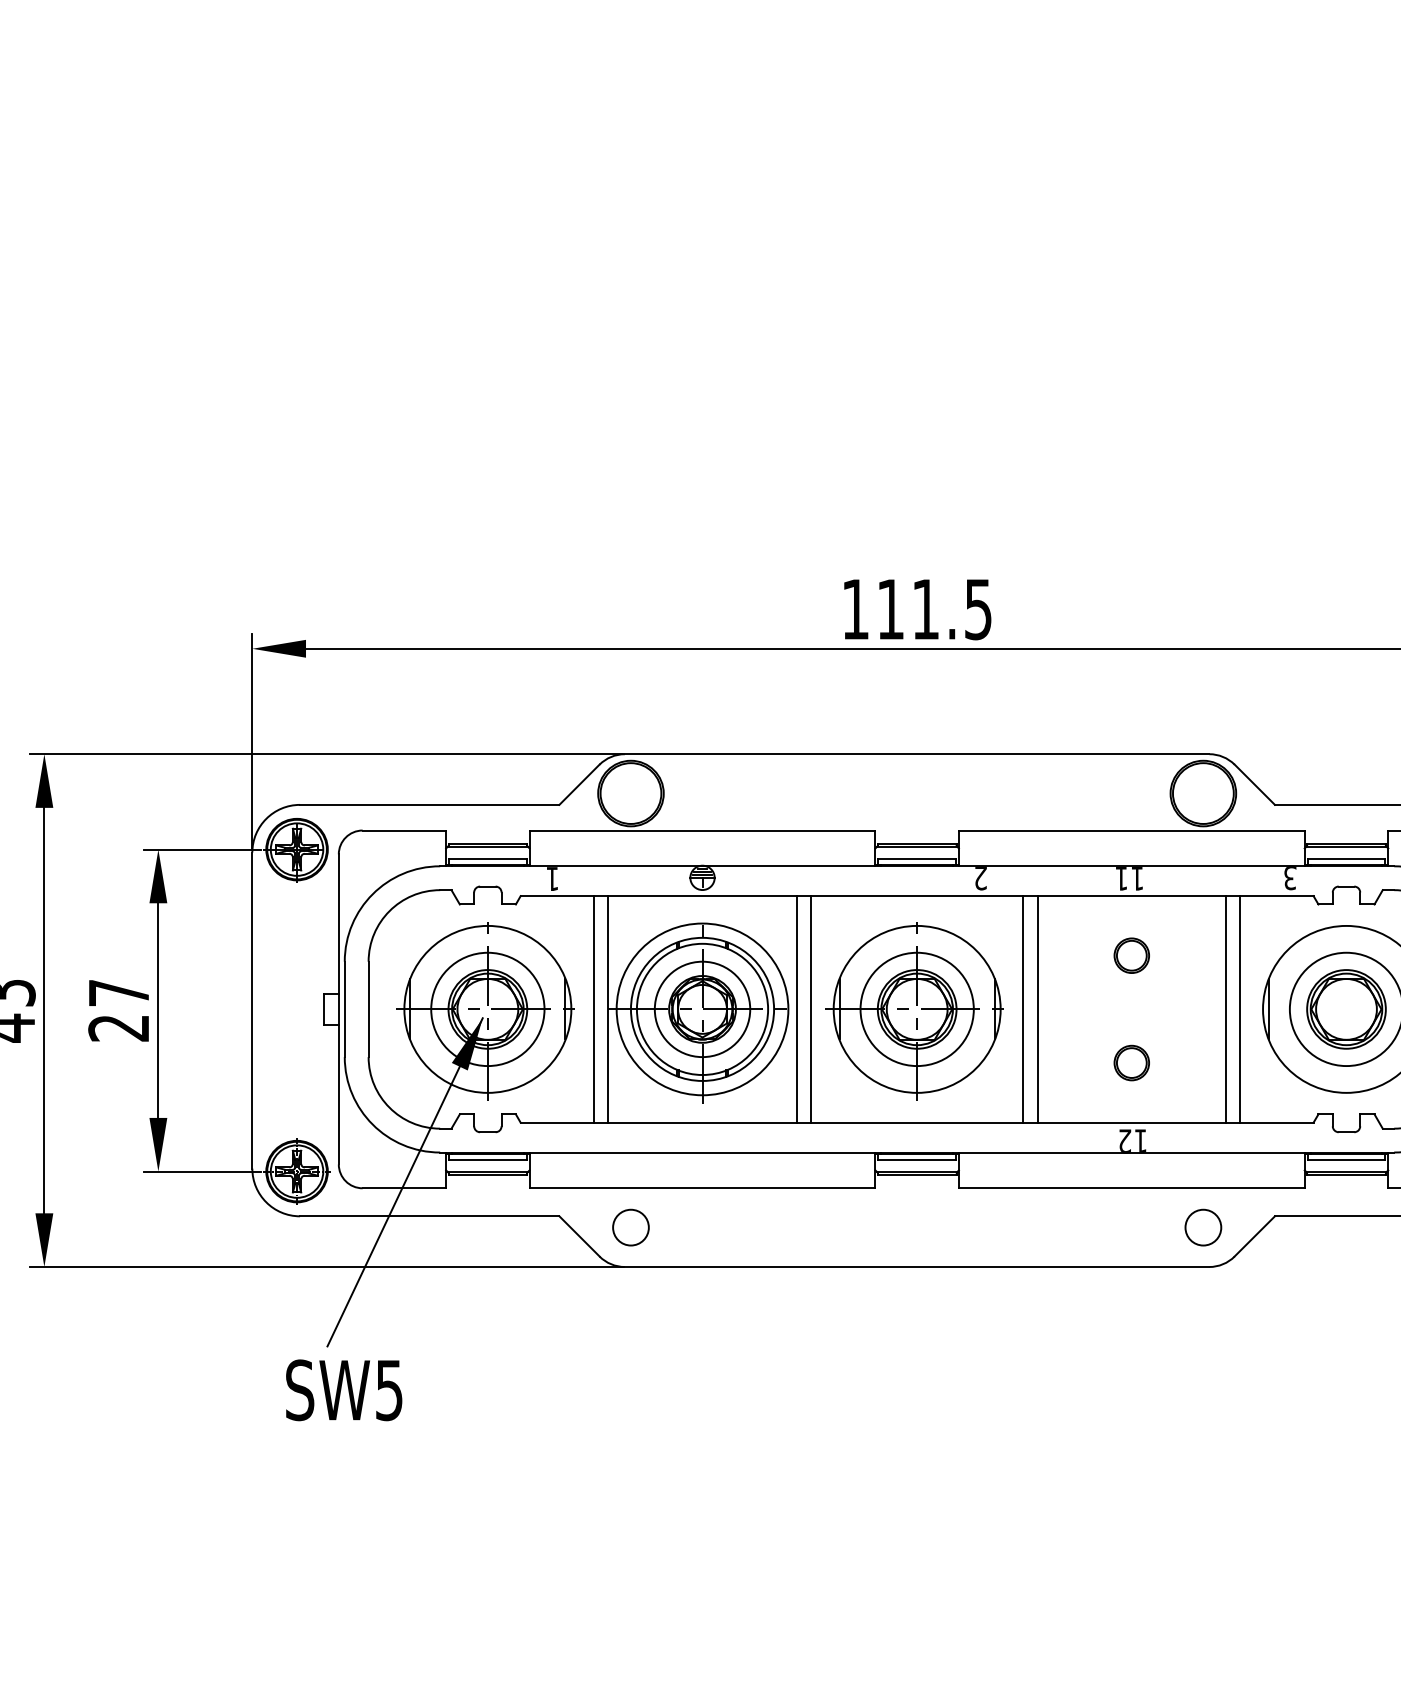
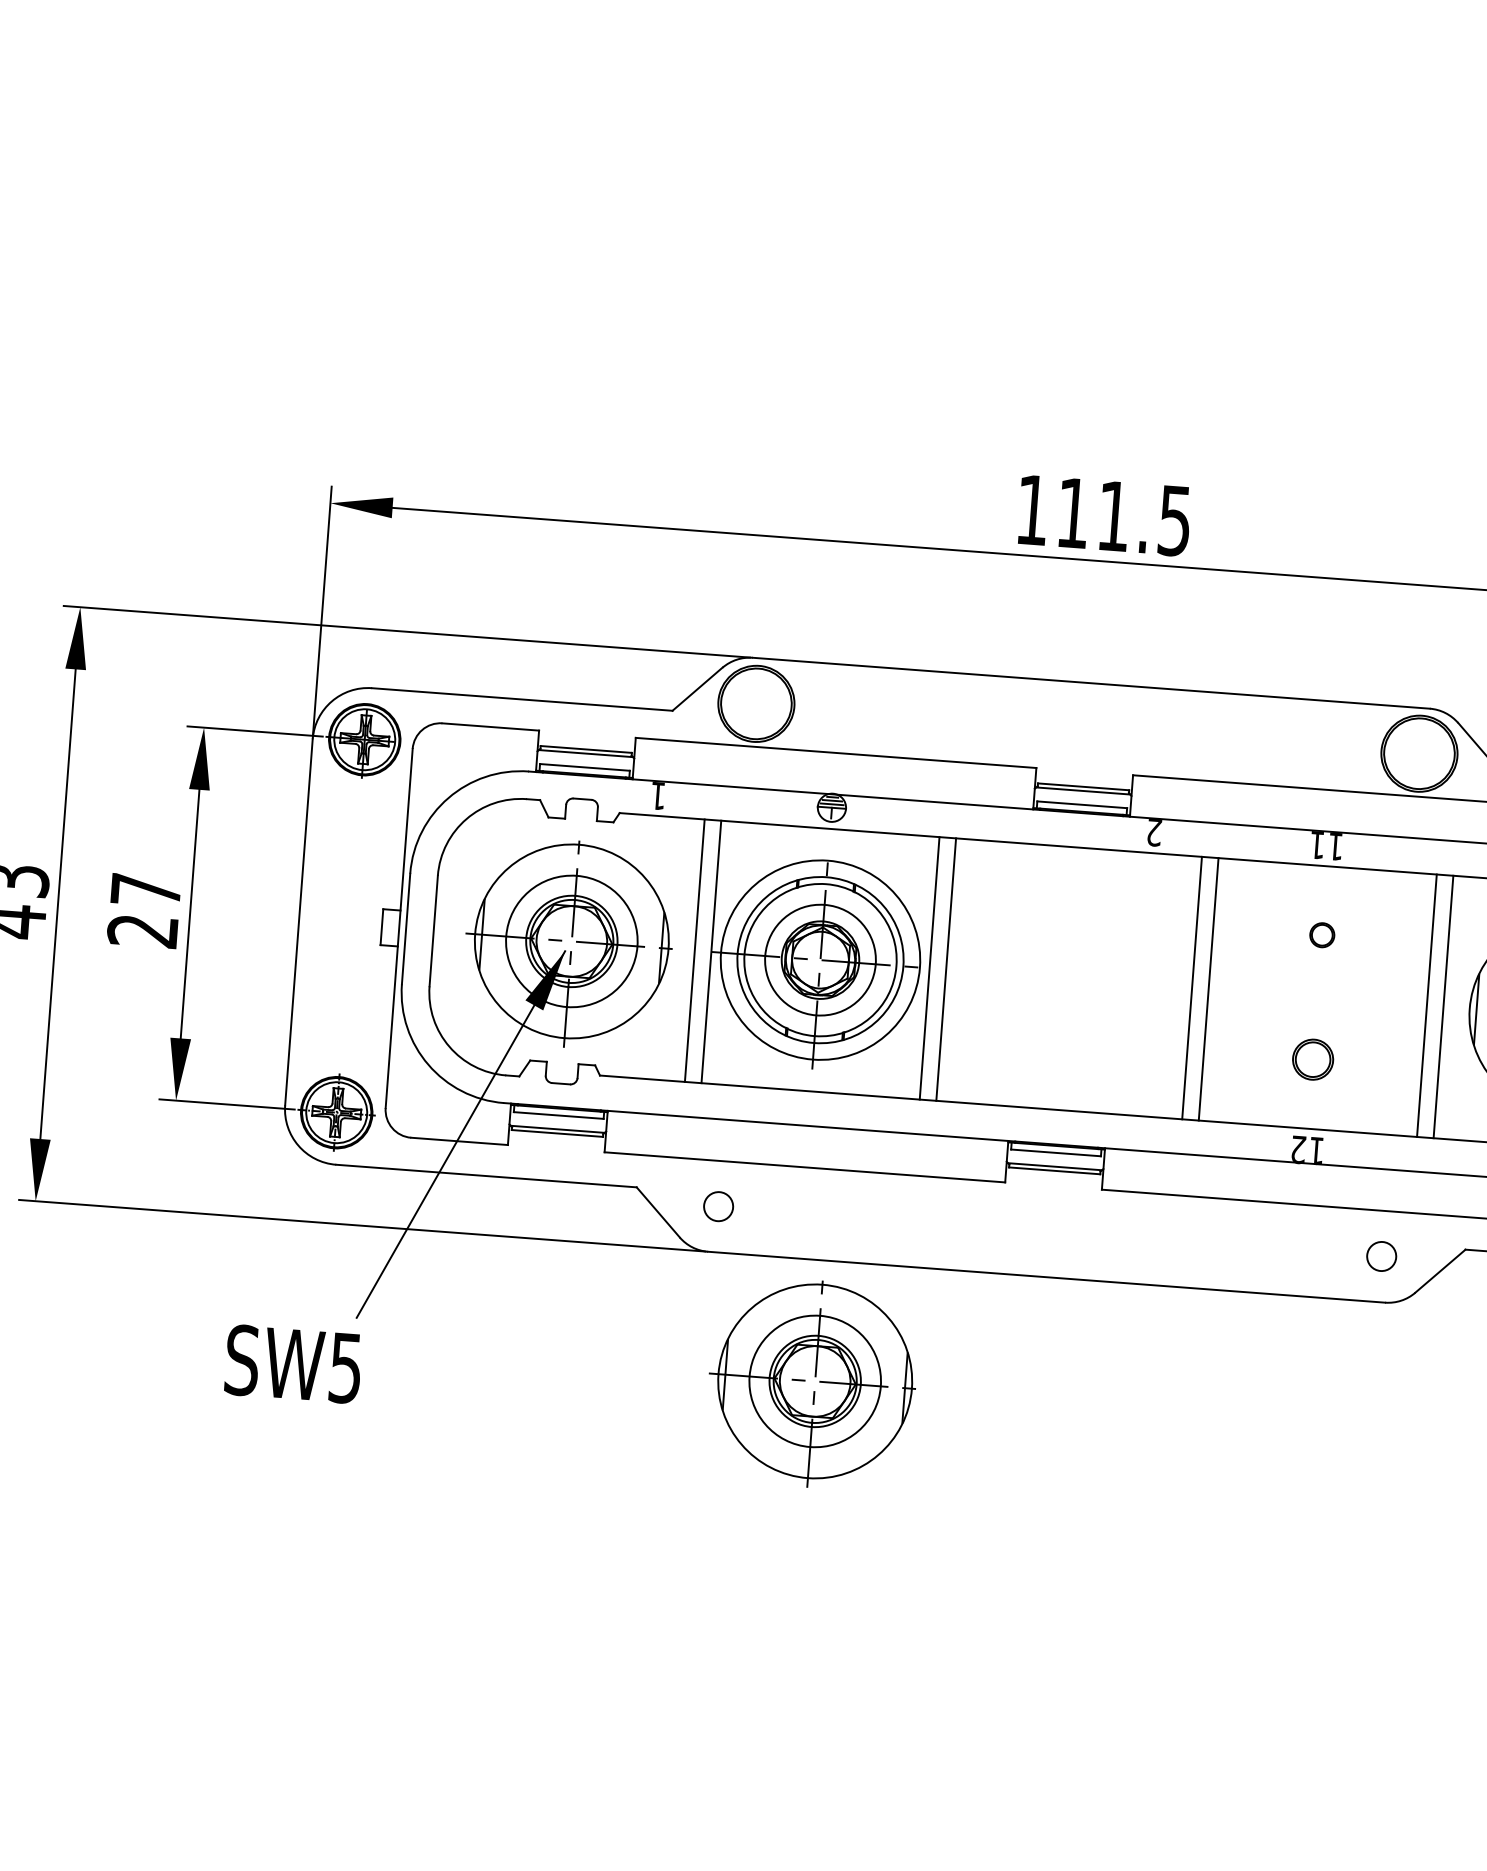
part: (1131, 955) -> (1322, 935), size x0.6
part: (914, 1011) -> (811, 1383), moved
circle: (630, 1227) -> (718, 1206), size x0.7
circle: (1203, 1227) -> (1381, 1256), size x0.7
text: (344, 1390) -> (293, 1364), moved

